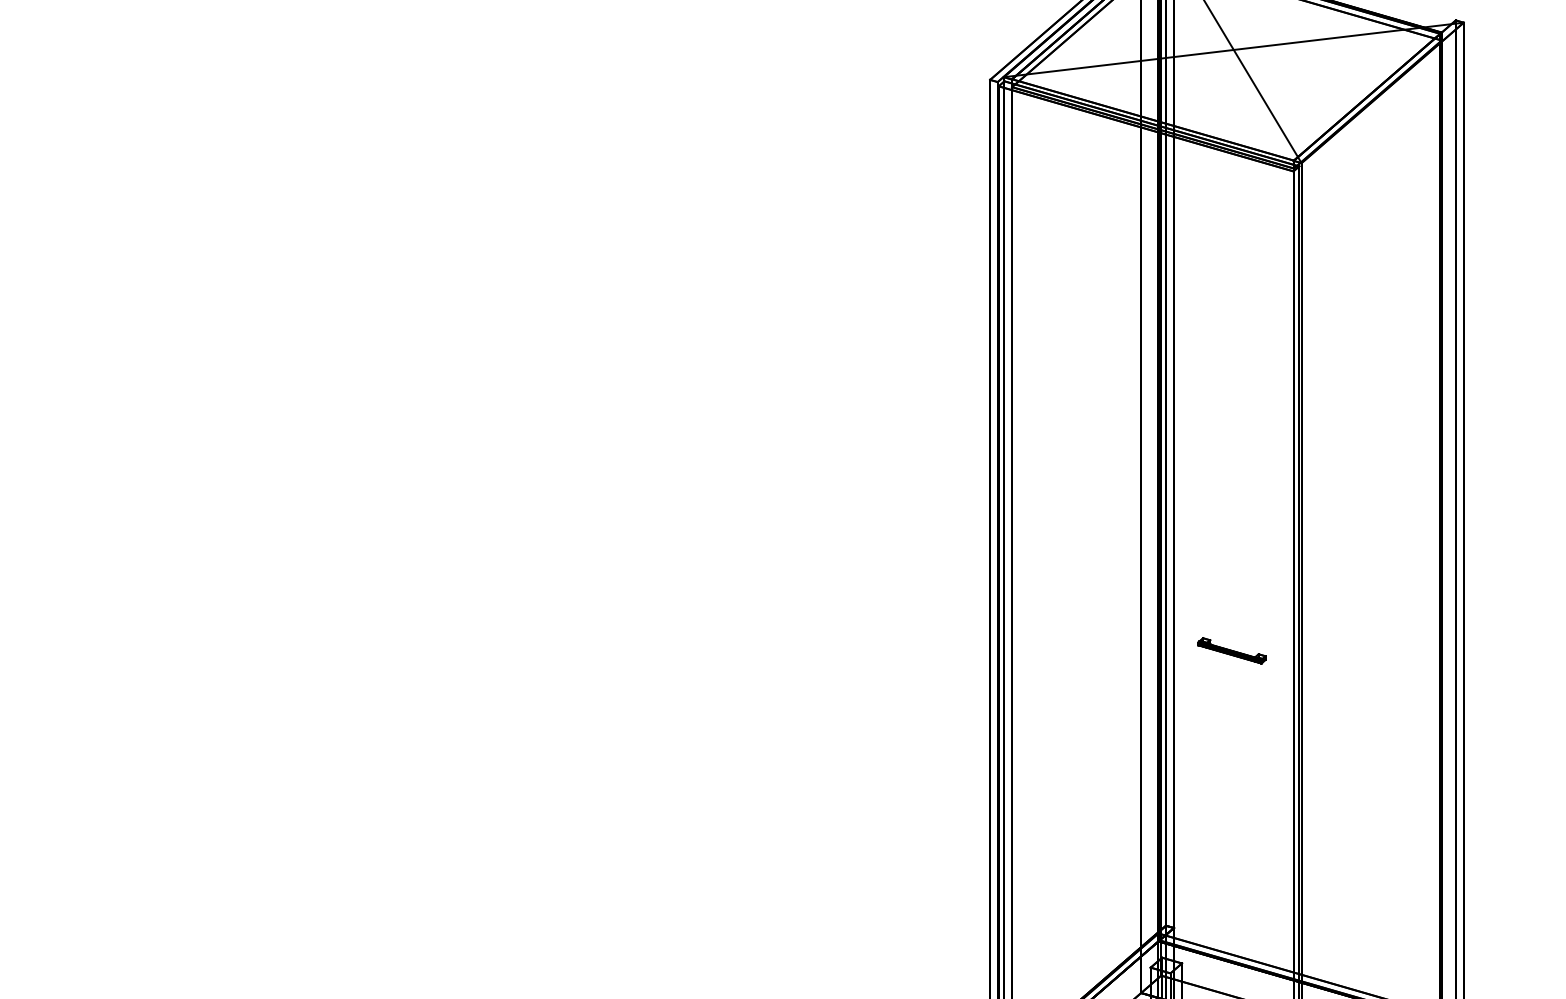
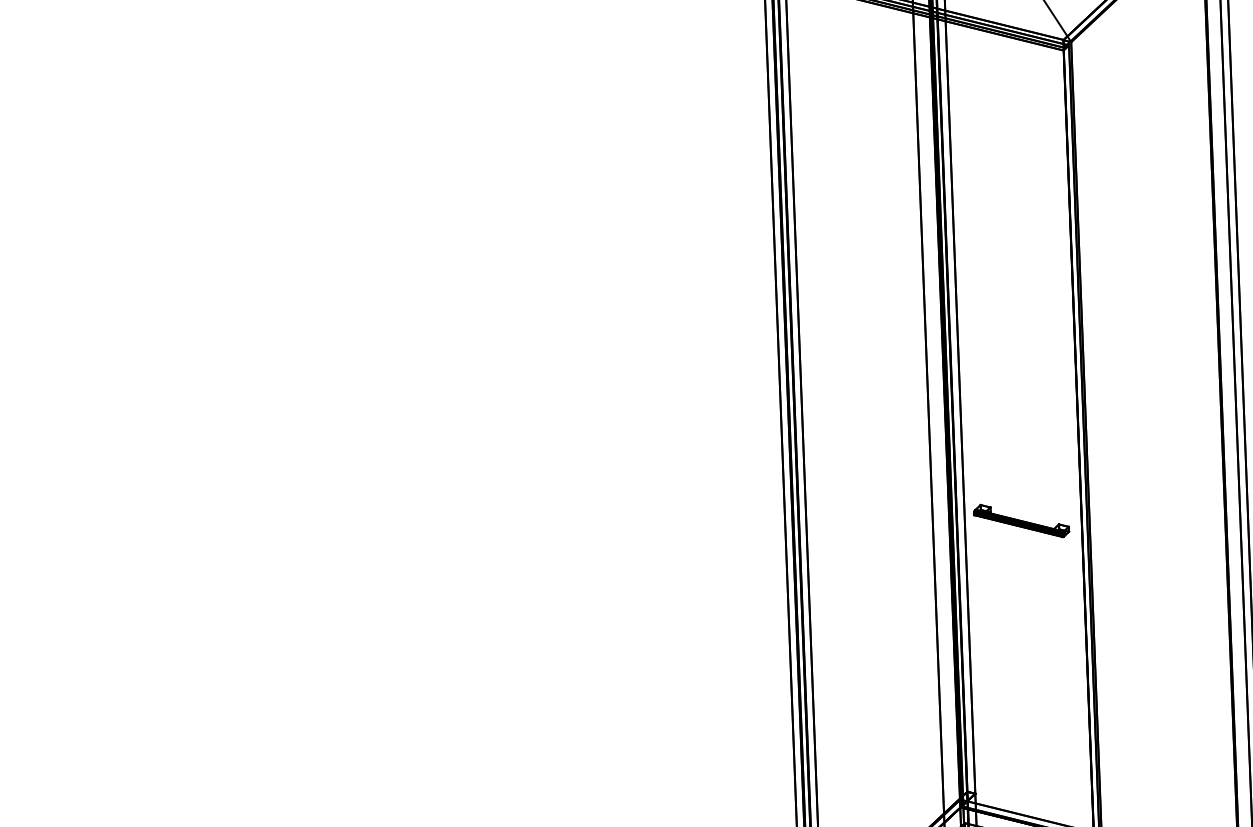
part: (1231, 650) -> (1021, 520), size x1.43

